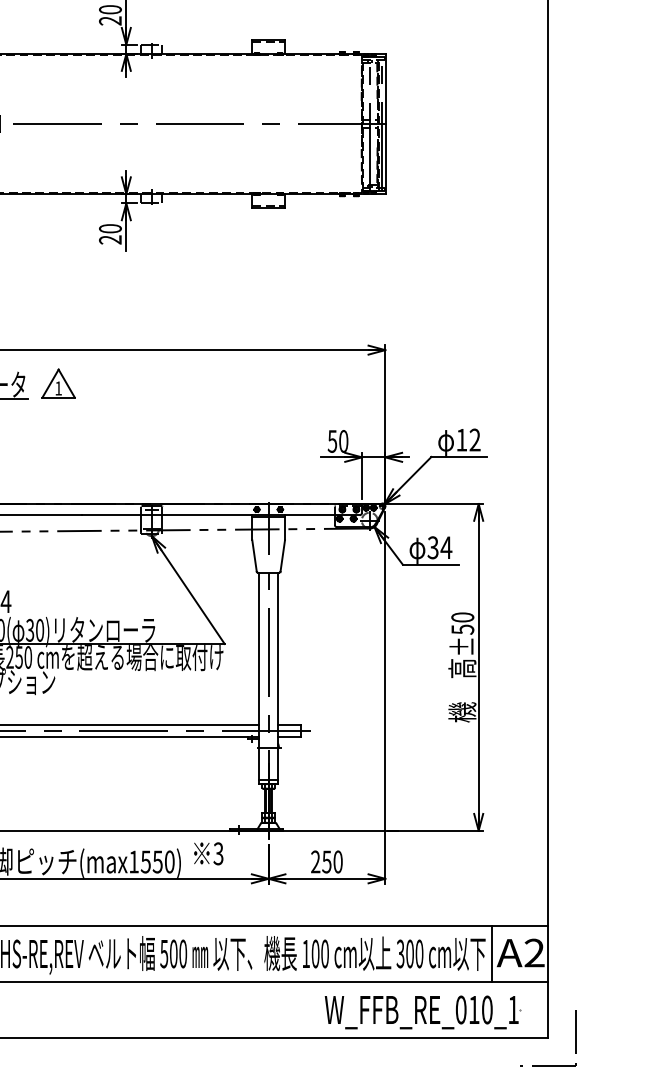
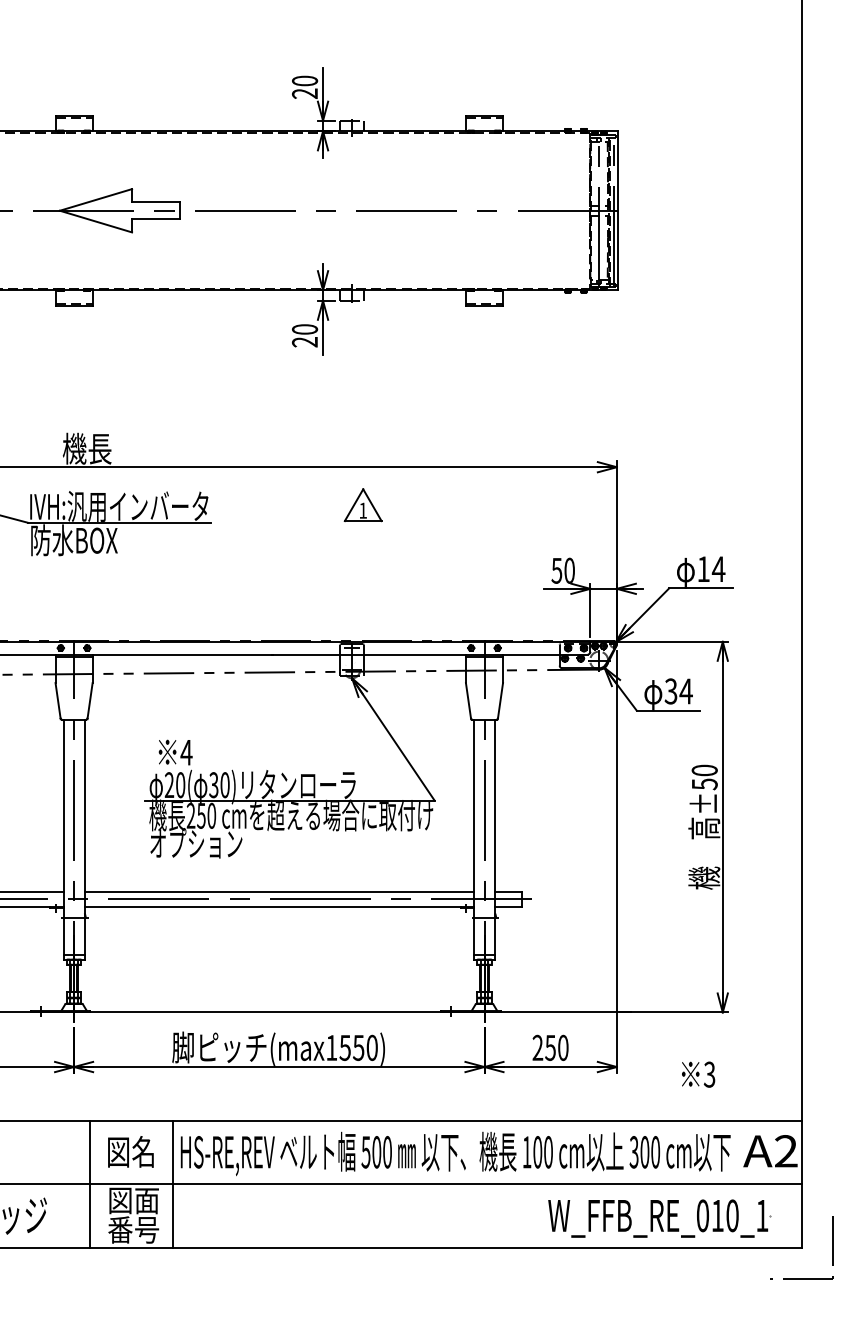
part: (58, 383) -> (362, 505), moved
text: (474, 439) -> (718, 568), 12 -> 14
text: (208, 853) -> (698, 1074), moved
line: (492, 954) -> (738, 1152), removed

